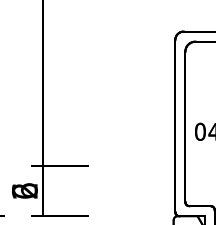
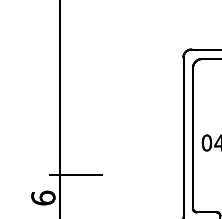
text: (25, 190) -> (43, 197), 2 -> 6

